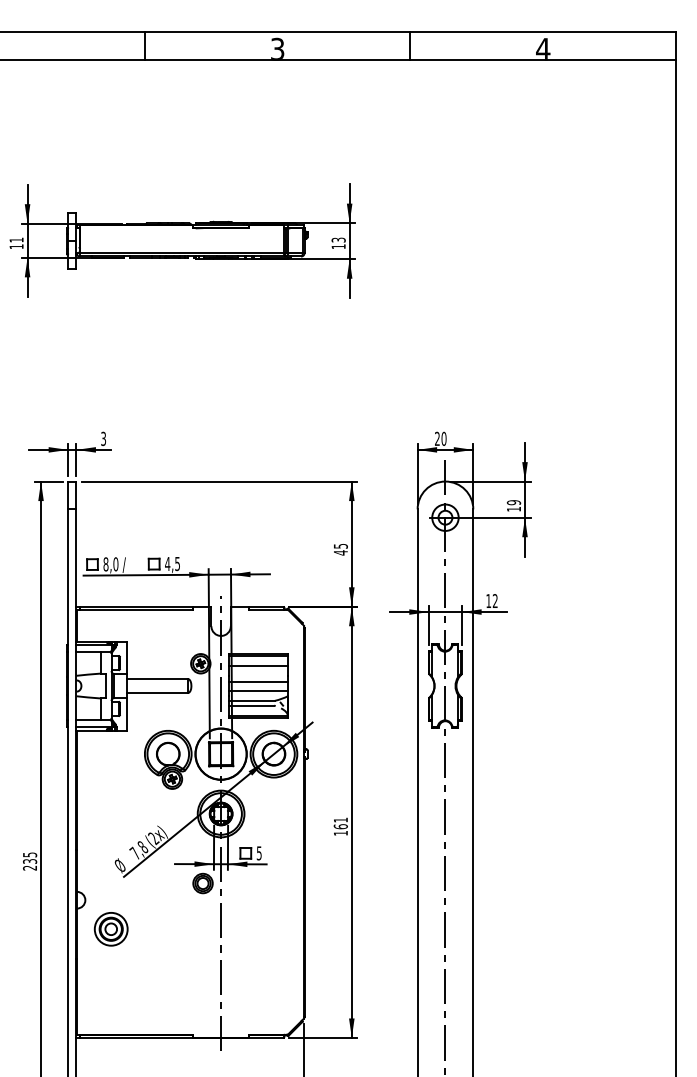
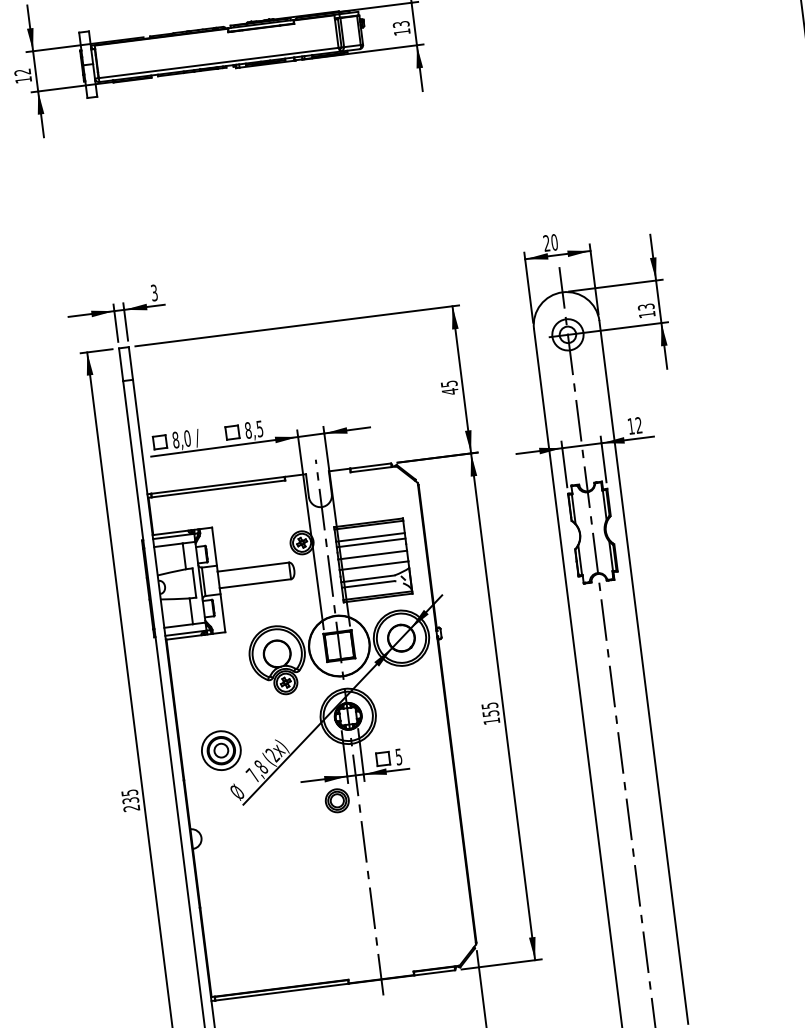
text: (16, 240) -> (22, 72), 11 -> 12
text: (513, 502) -> (645, 306), 19 -> 13
text: (167, 563) -> (248, 429), 4,5 -> 8,5
line: (258, 671) -> (371, 543), added
text: (340, 823) -> (489, 709), 161 -> 155
part: (110, 929) -> (220, 751), moved

